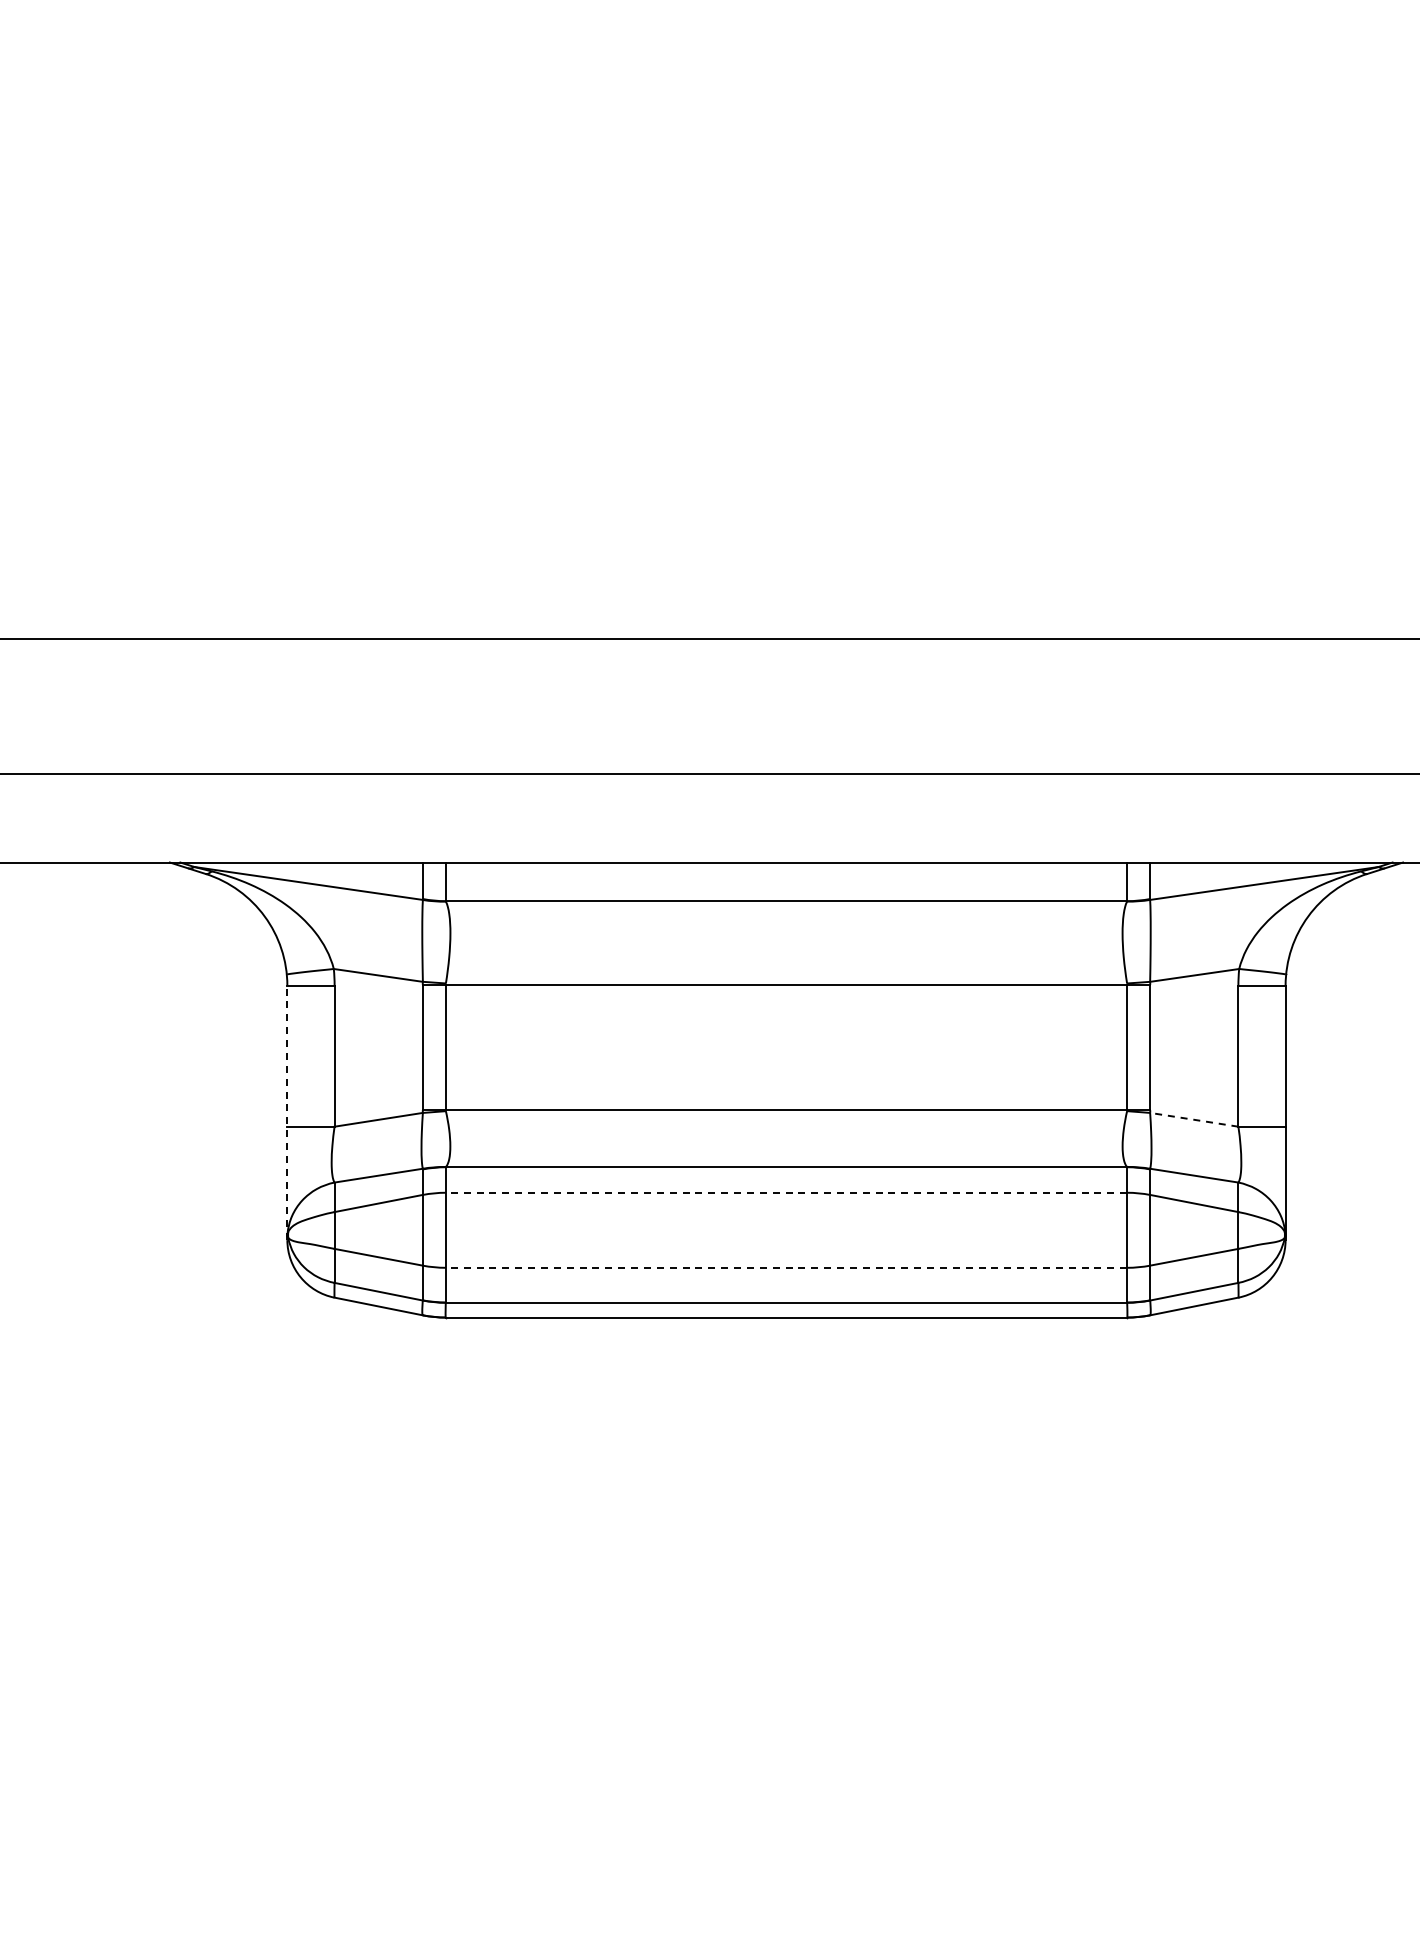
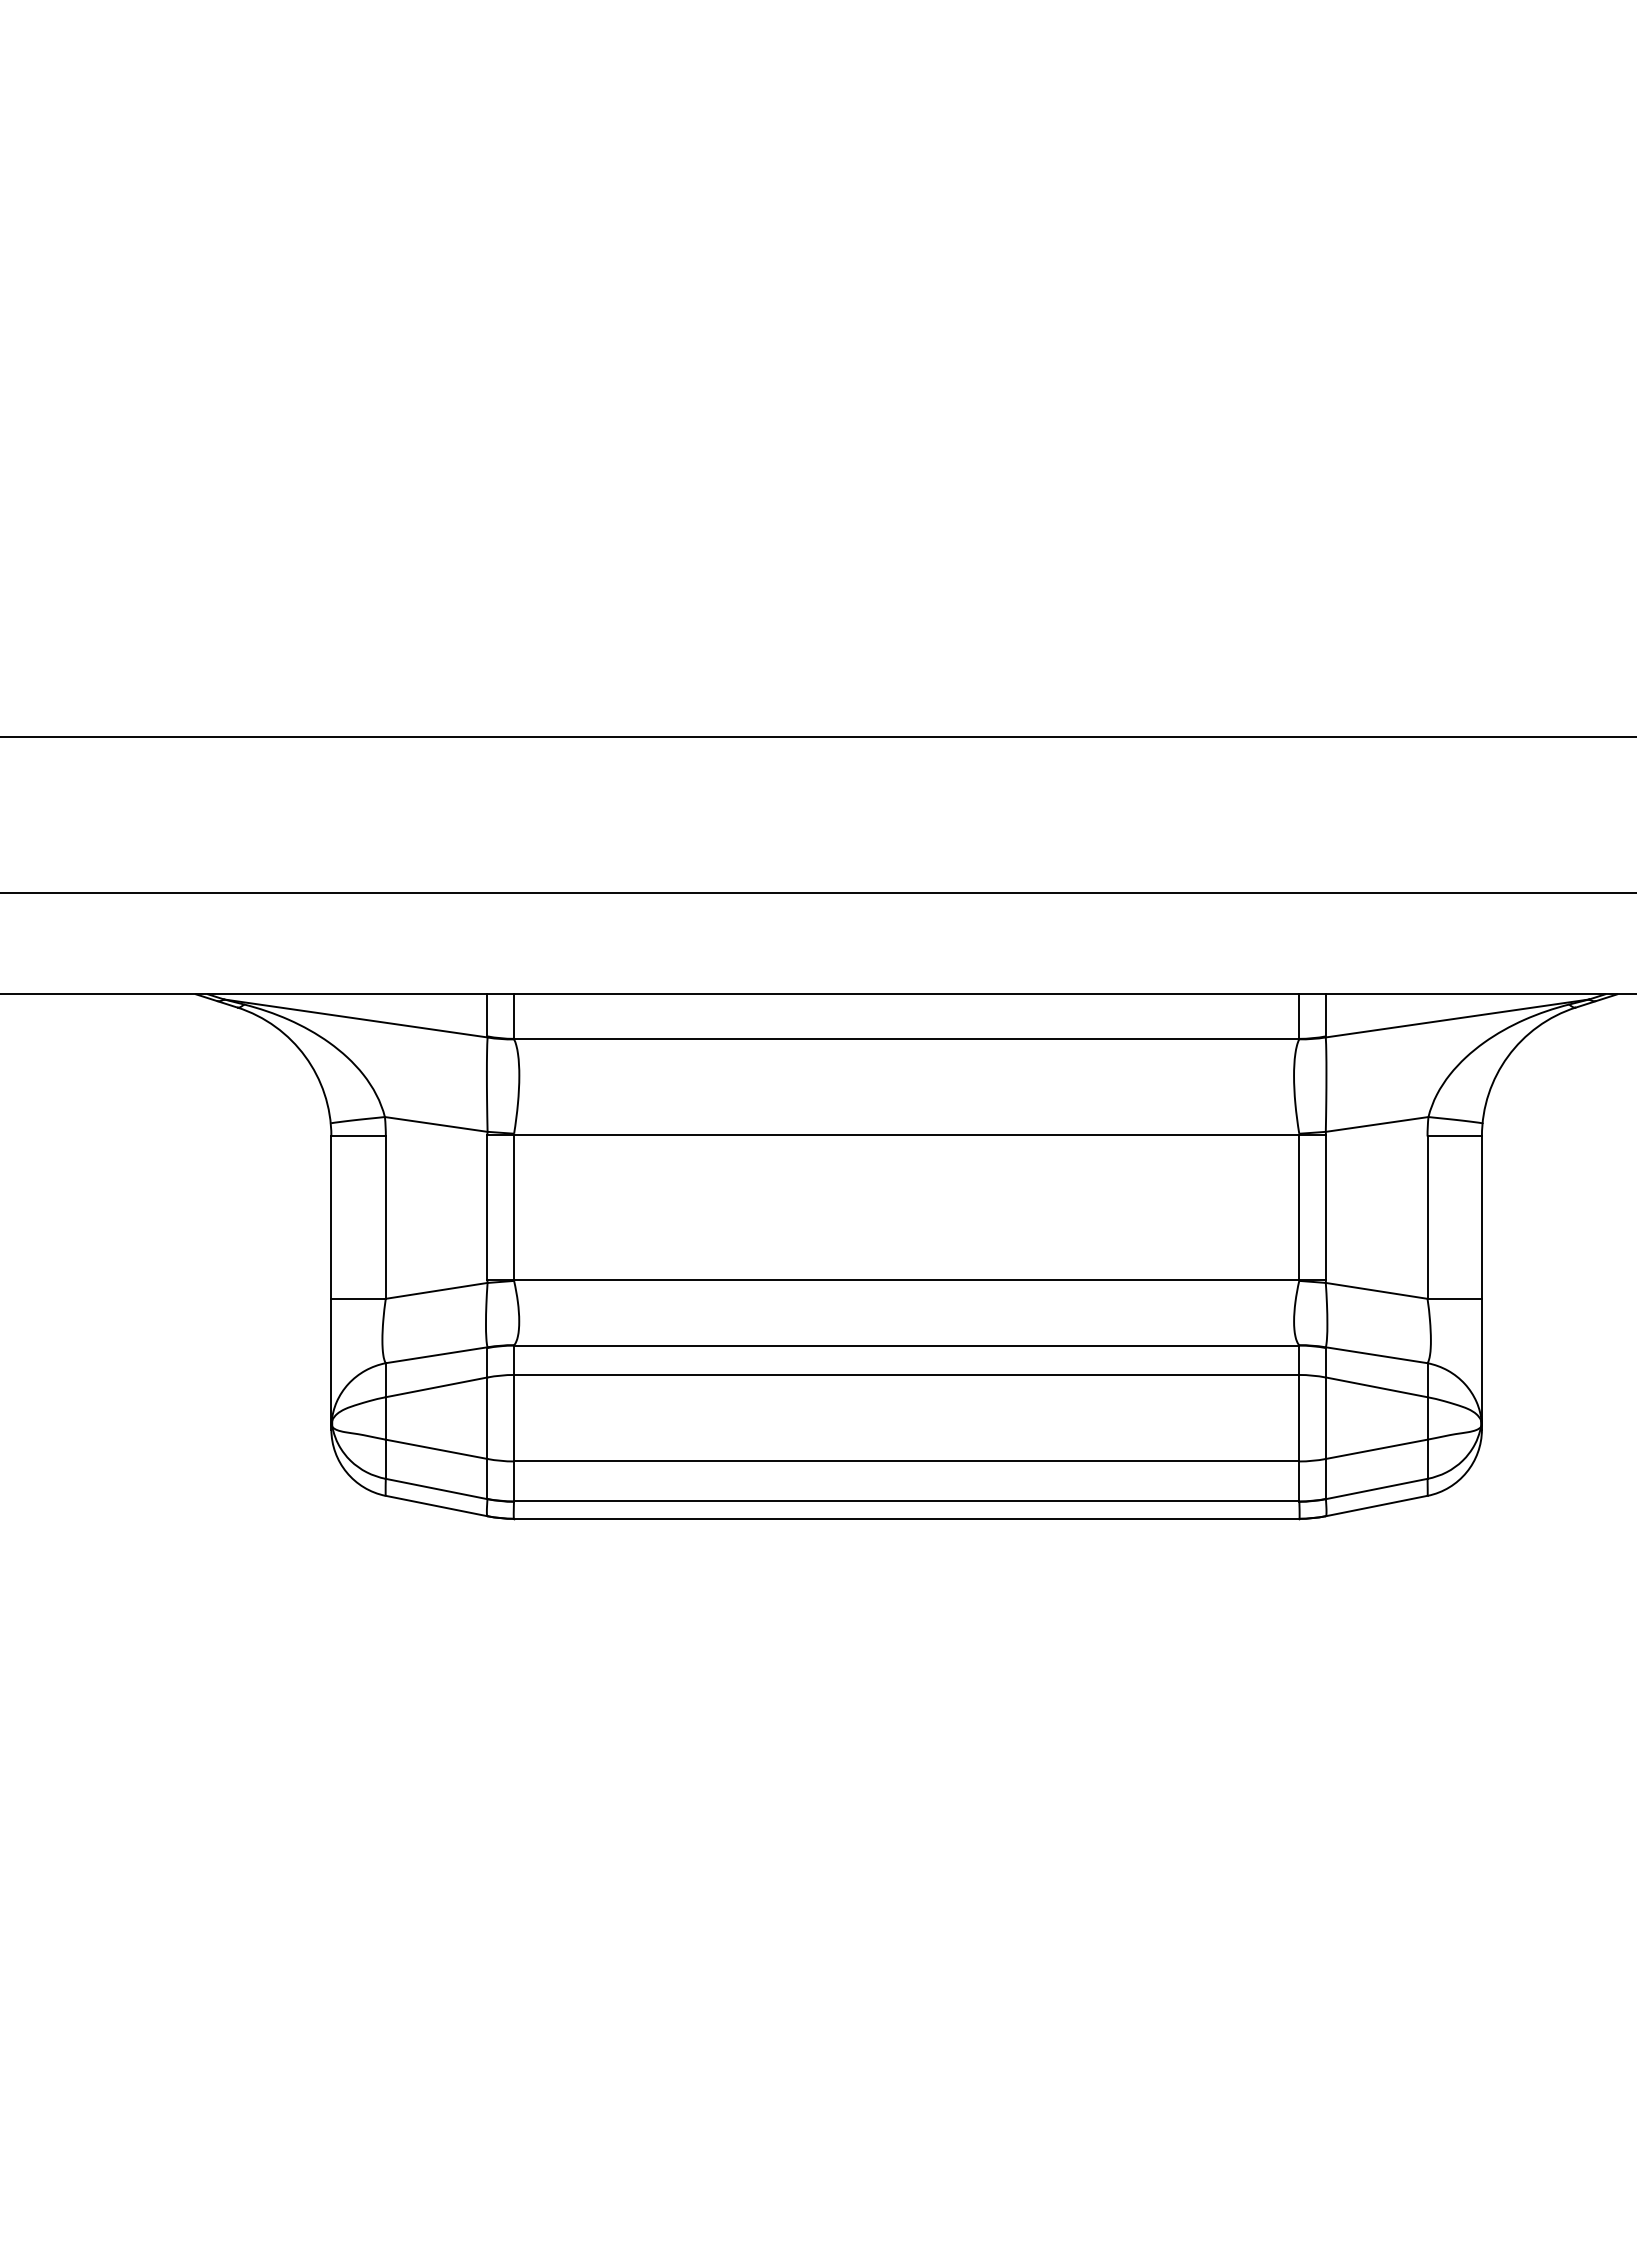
line: (287, 1112) -> (331, 1282), dashed -> solid
line: (1194, 1119) -> (1376, 1290), dashed -> solid
line: (786, 1192) -> (906, 1374), dashed -> solid
line: (786, 1267) -> (906, 1461), dashed -> solid

